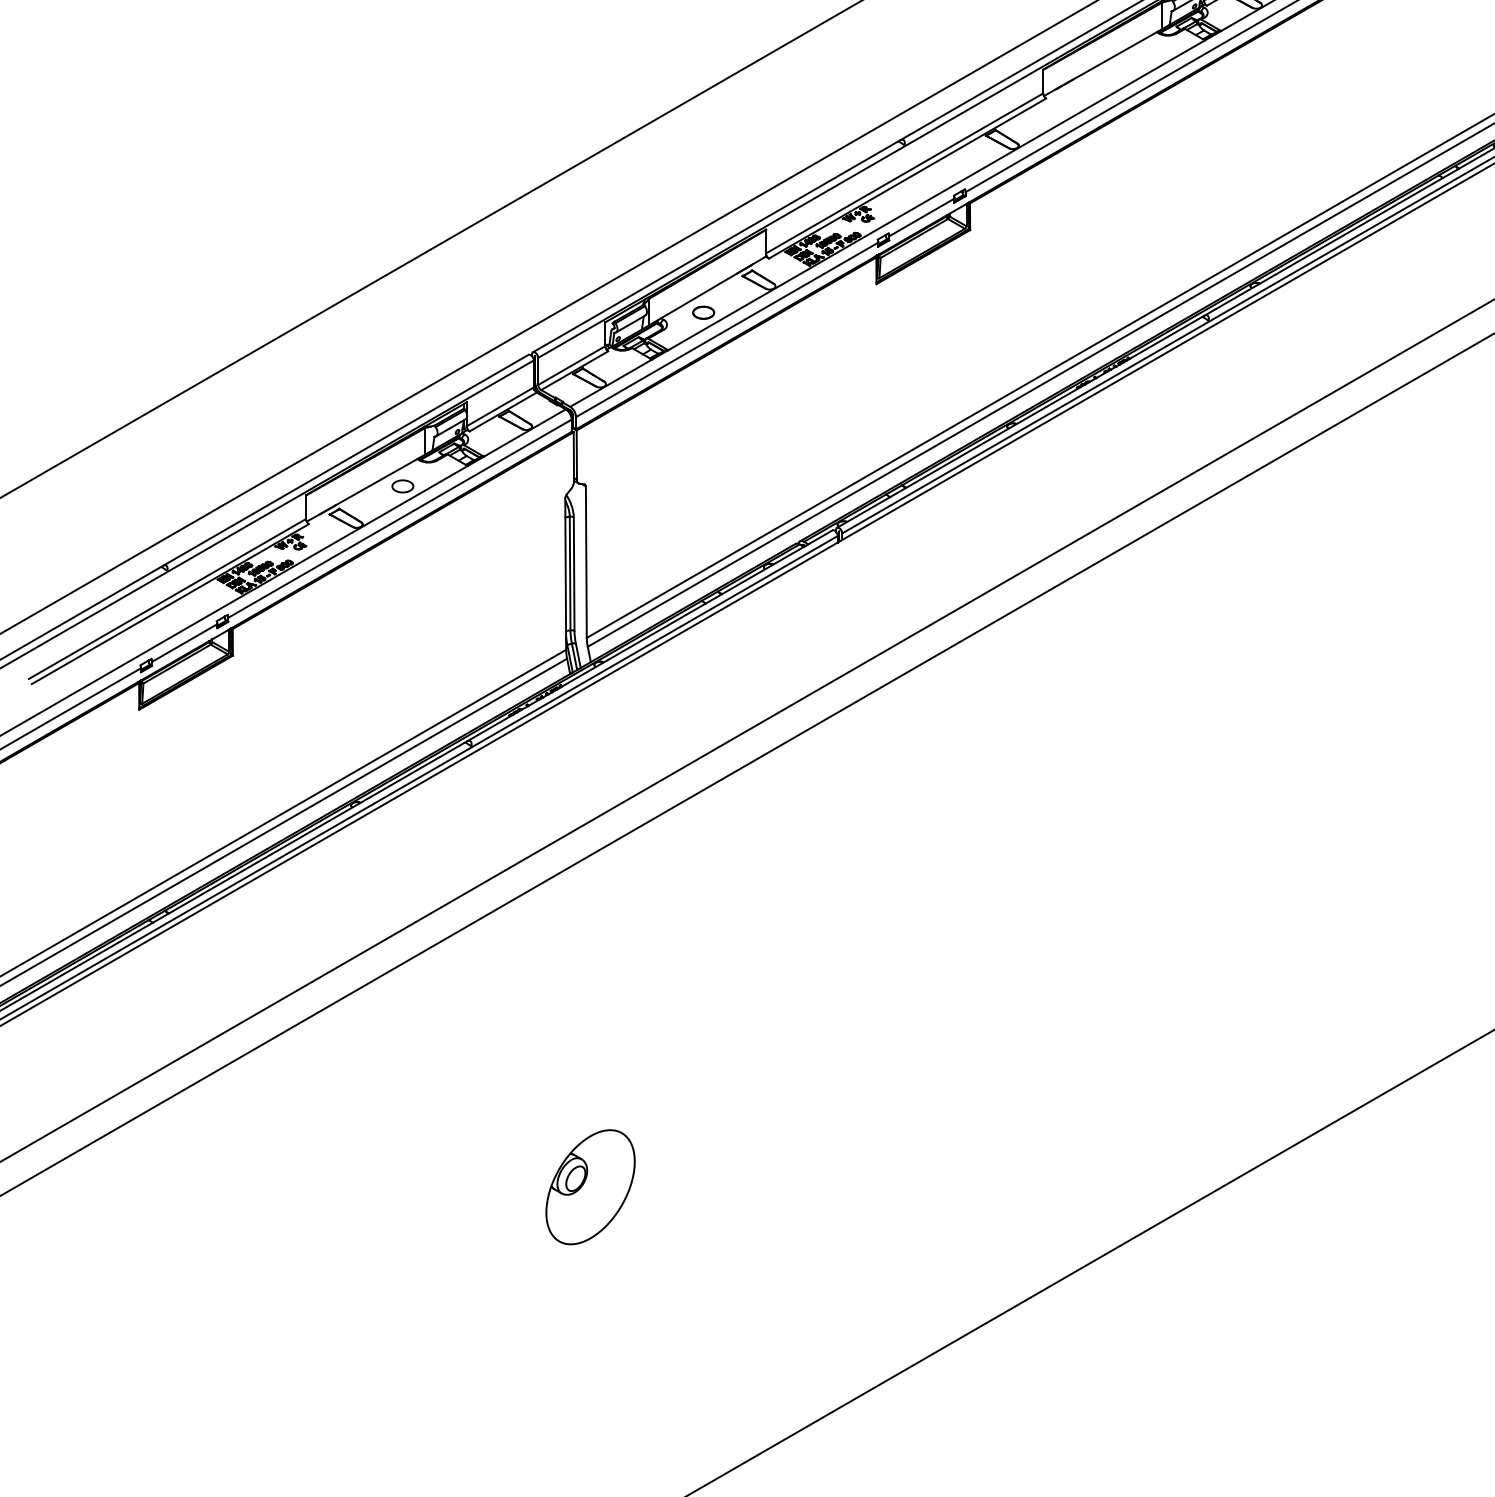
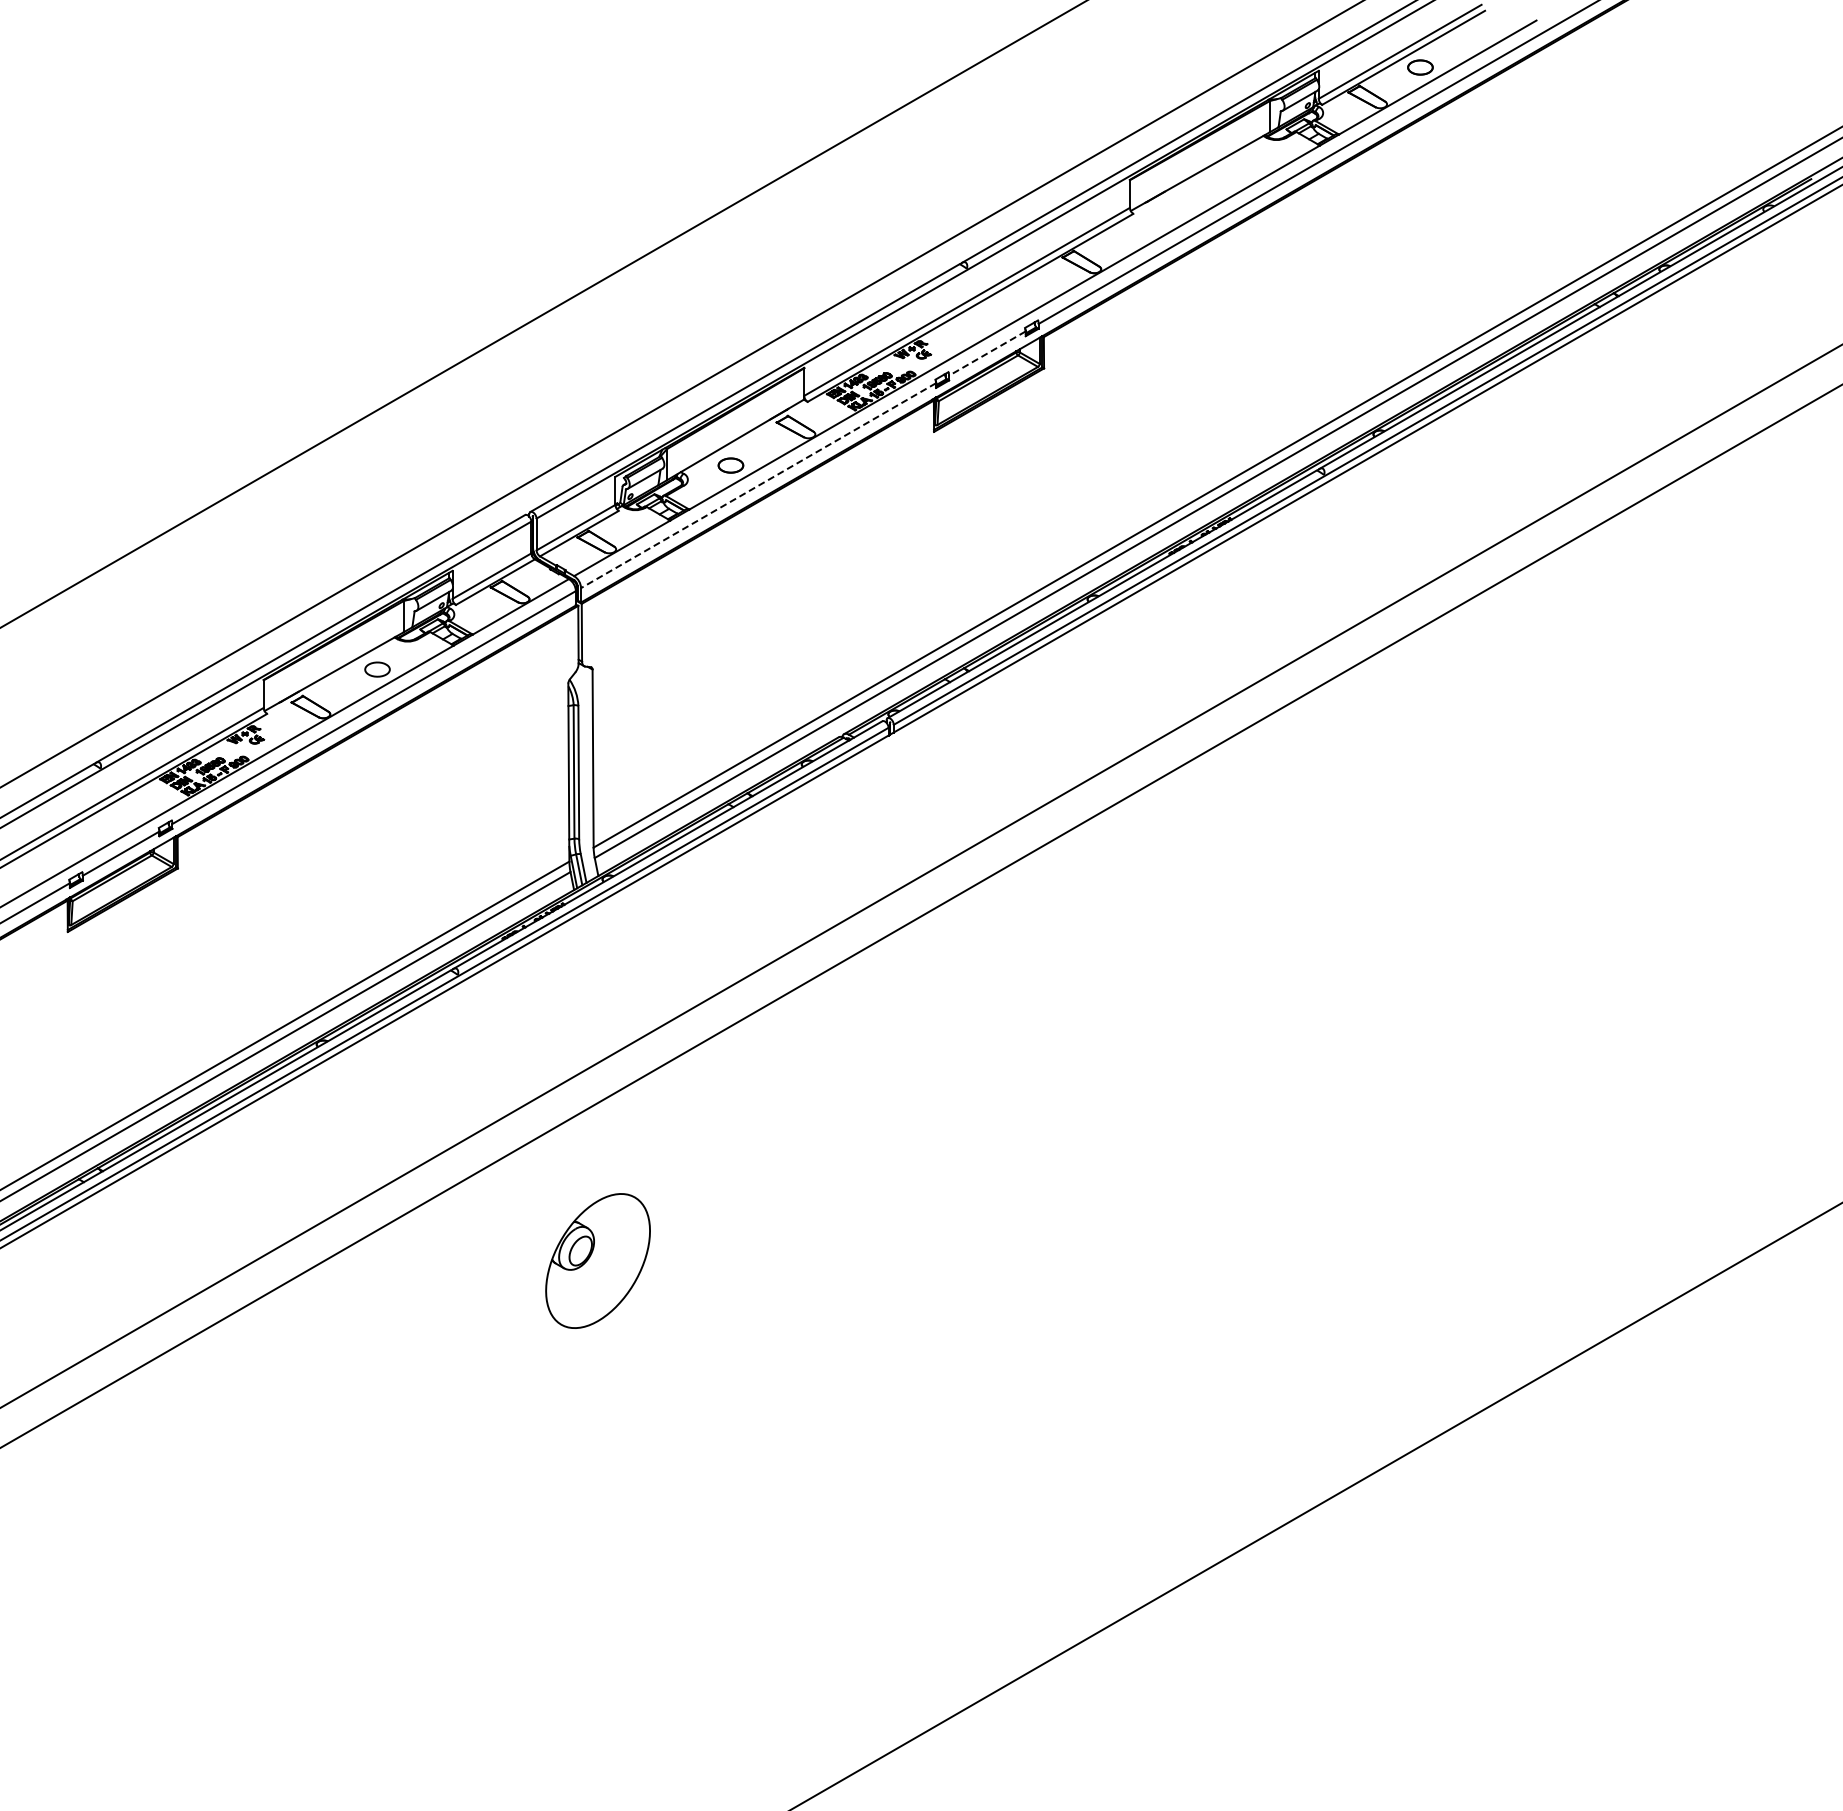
line: (921, 217) -> (986, 353), solid -> dashed
line: (727, 329) -> (758, 485), solid -> dashed
part: (590, 1186) -> (597, 1260), moved

